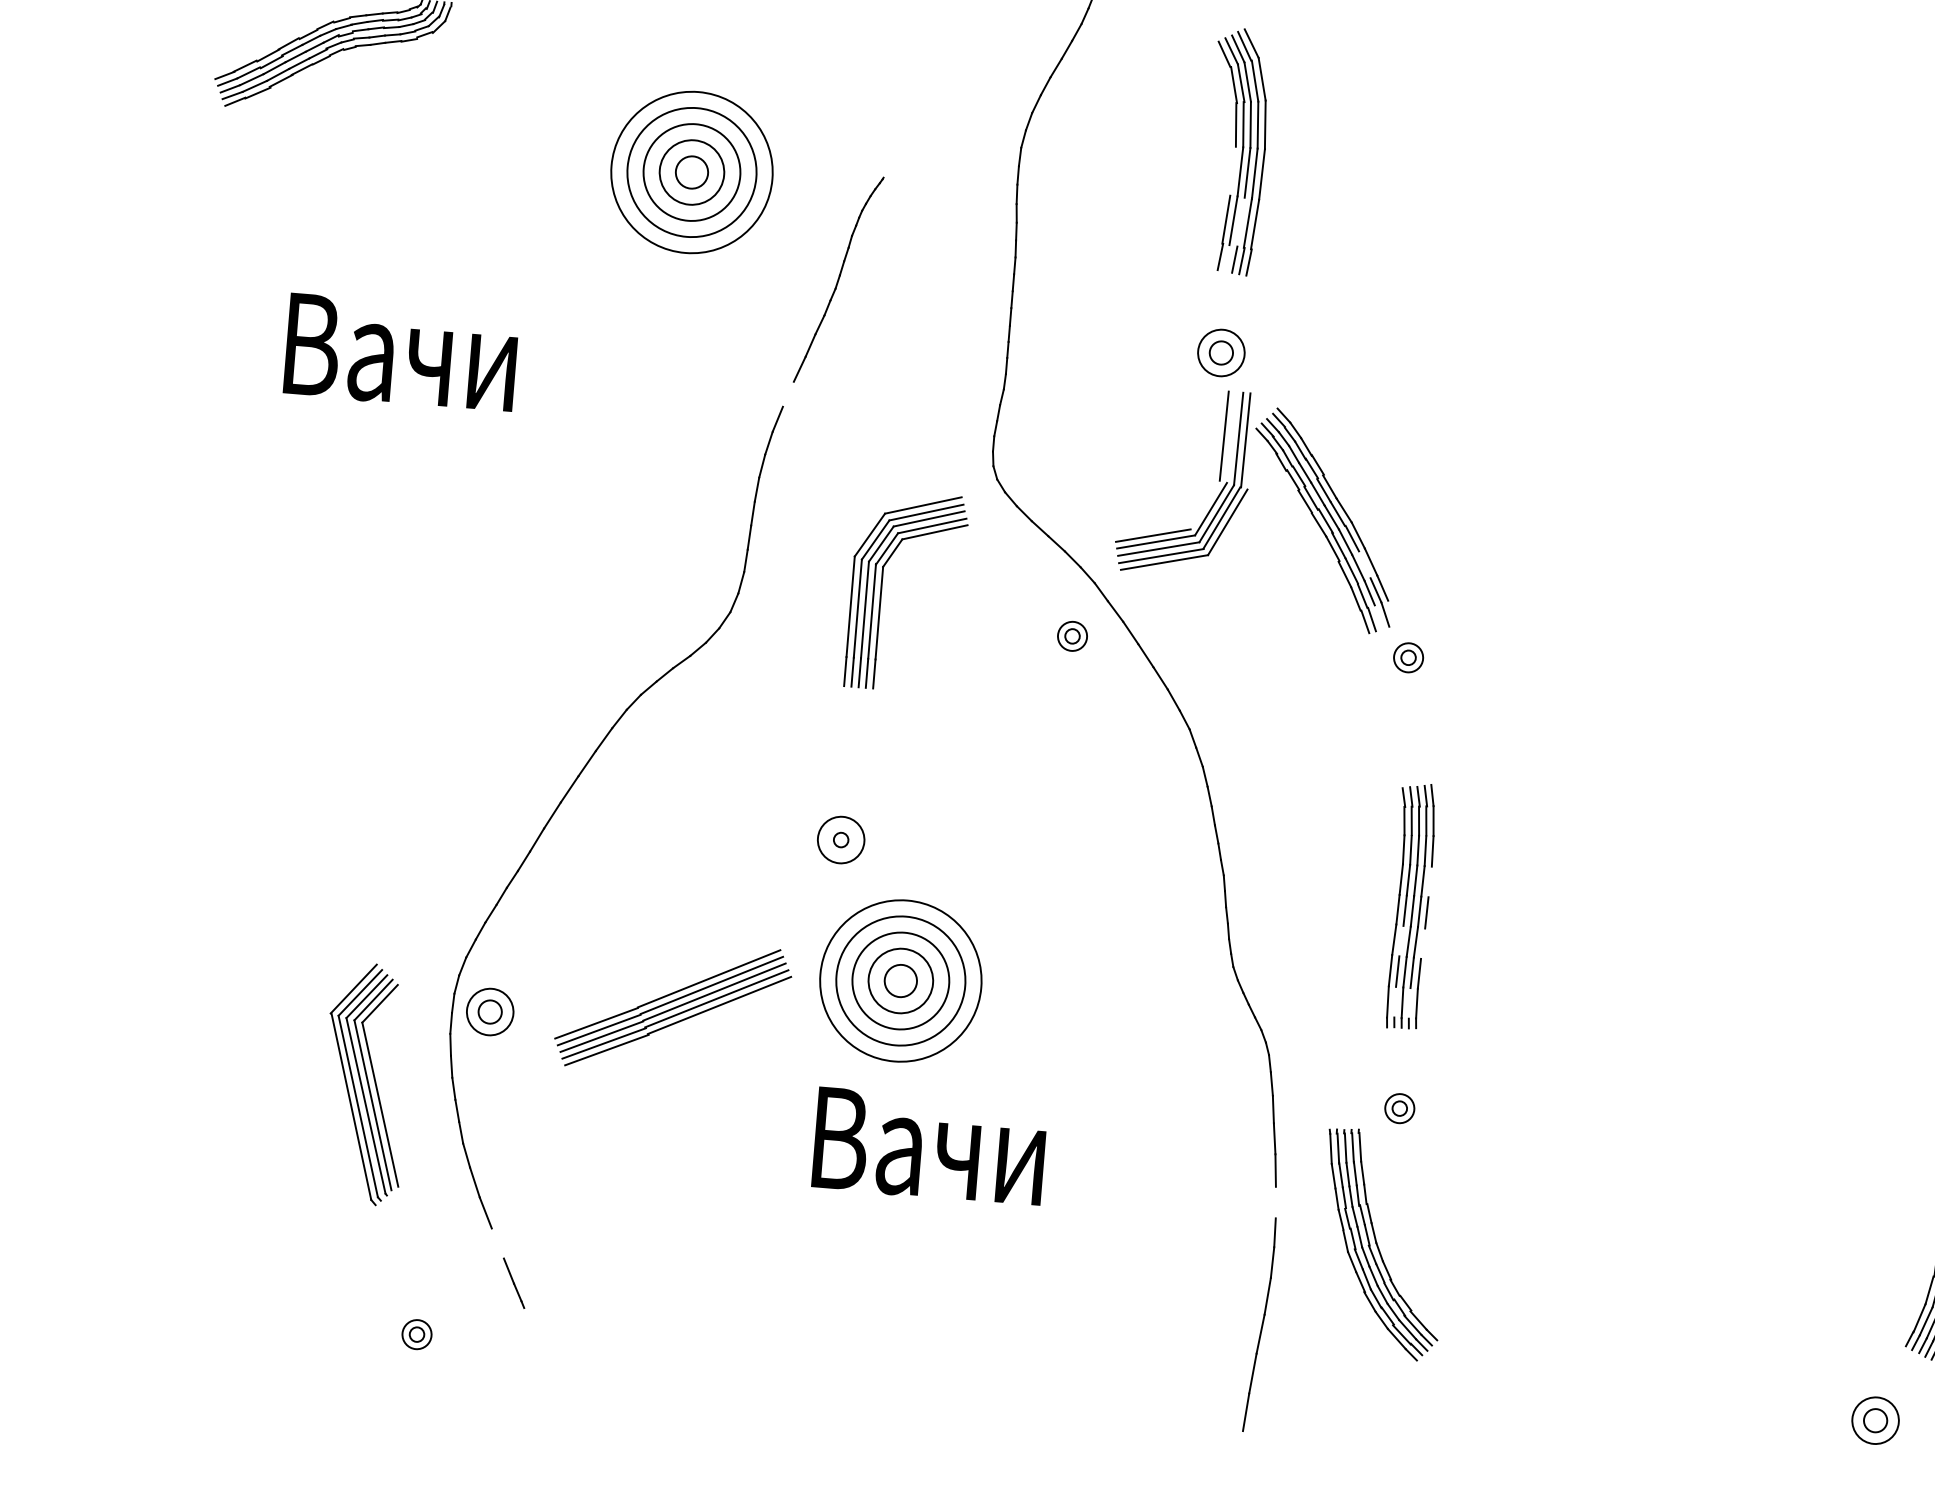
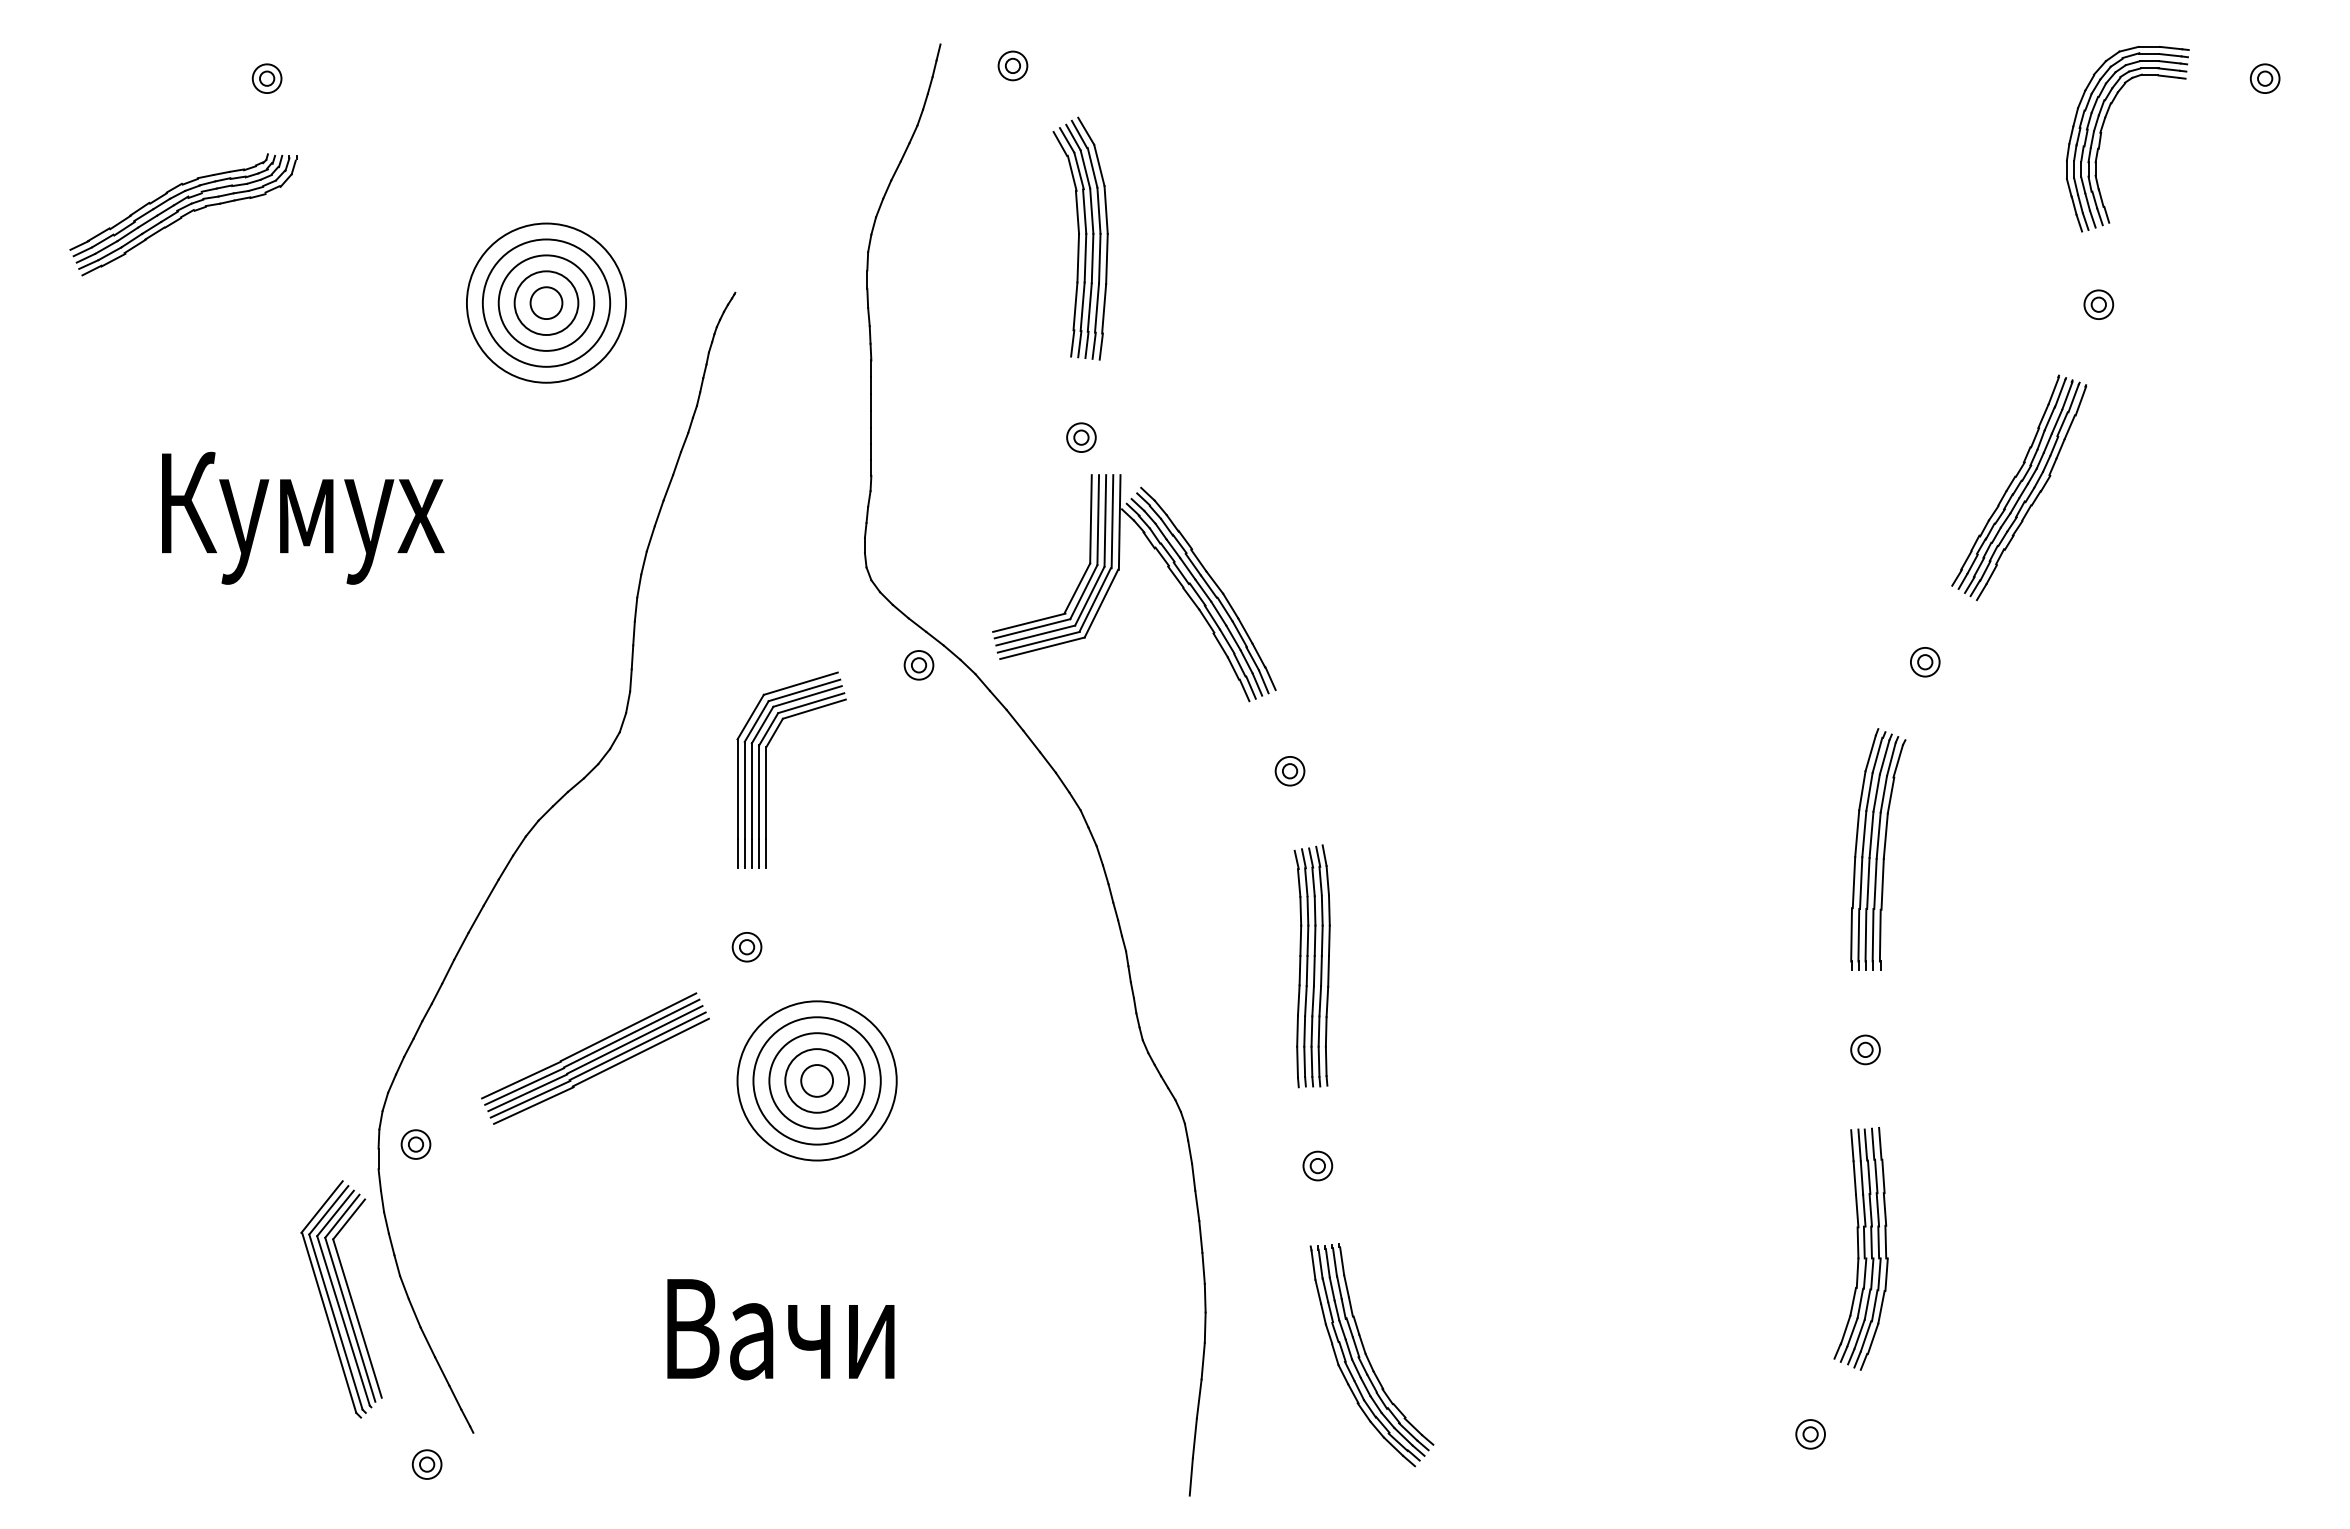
line: (1233, 170) -> (1078, 257), added
line: (1240, 222) -> (1089, 307), added
line: (1227, 258) -> (1079, 344), added
part: (1221, 352) -> (1081, 437), size x0.62
text: (432, 369) -> (307, 517), Вачи -> Кумух
line: (787, 394) -> (658, 513), added
line: (1231, 438) -> (1098, 520), added
line: (1252, 441) -> (1119, 522), added
line: (1204, 503) -> (1077, 587), added
line: (1364, 564) -> (1239, 634), added
part: (881, 589) -> (766, 769), moved
line: (1392, 611) -> (1270, 678), added
line: (1378, 616) -> (1257, 684), added
part: (1072, 636) -> (918, 665), moved
part: (1408, 658) -> (1289, 771), moved
circle: (840, 839) -> (746, 946), size x0.62
line: (1429, 881) -> (1328, 940), added
line: (1401, 941) -> (1305, 1001), added
line: (1423, 943) -> (1327, 1001), added
line: (1395, 1001) -> (1304, 1061), added
line: (1409, 1003) -> (1318, 1061), added
part: (673, 1007) -> (595, 1058), moved
part: (489, 1011) -> (415, 1144), size x0.62
part: (365, 1084) -> (341, 1299), moved
text: (929, 1146) -> (780, 1329), moved
line: (1275, 1201) -> (1203, 1267), added
line: (498, 1243) -> (442, 1371), added
part: (1382, 1244) -> (1371, 1355), moved
part: (416, 1334) -> (426, 1464), moved
part: (1875, 1420) -> (1810, 1434), size x0.62

